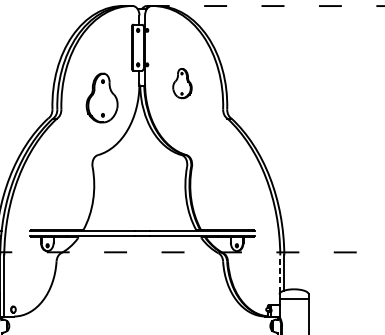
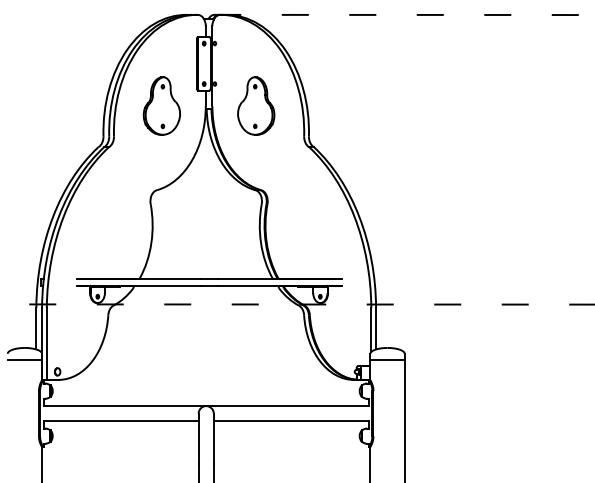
part: (182, 83) -> (256, 105), size x1.67
part: (101, 97) -> (161, 105), moved
line: (280, 274) -> (371, 330), dashed -> solid

